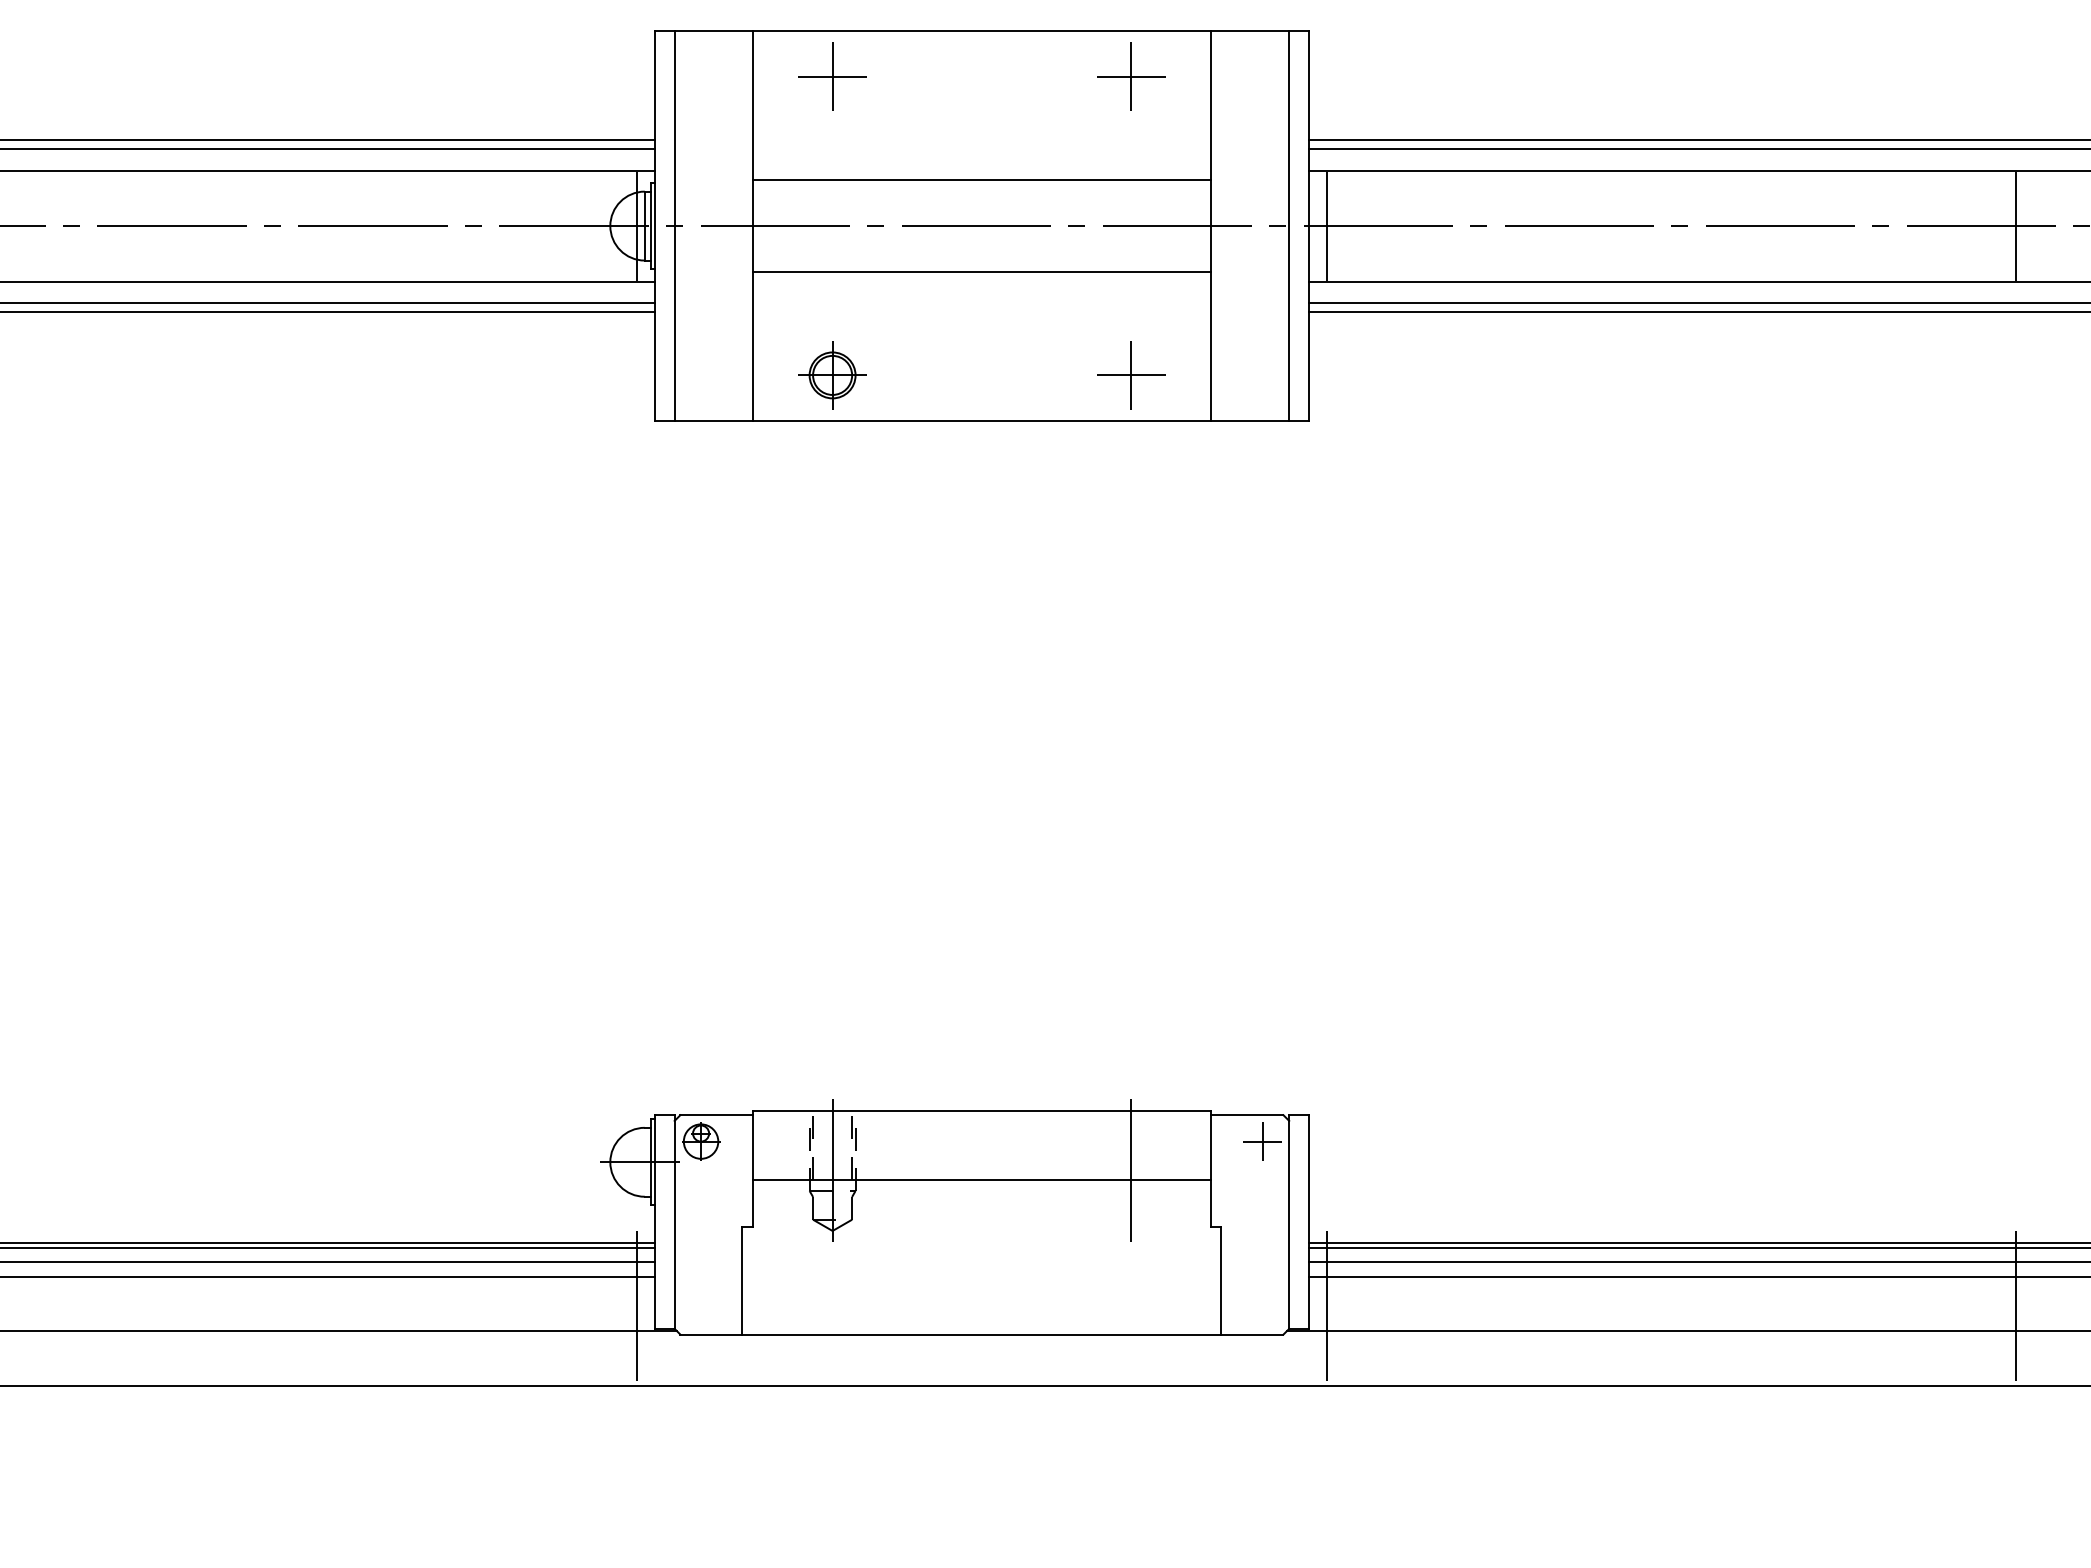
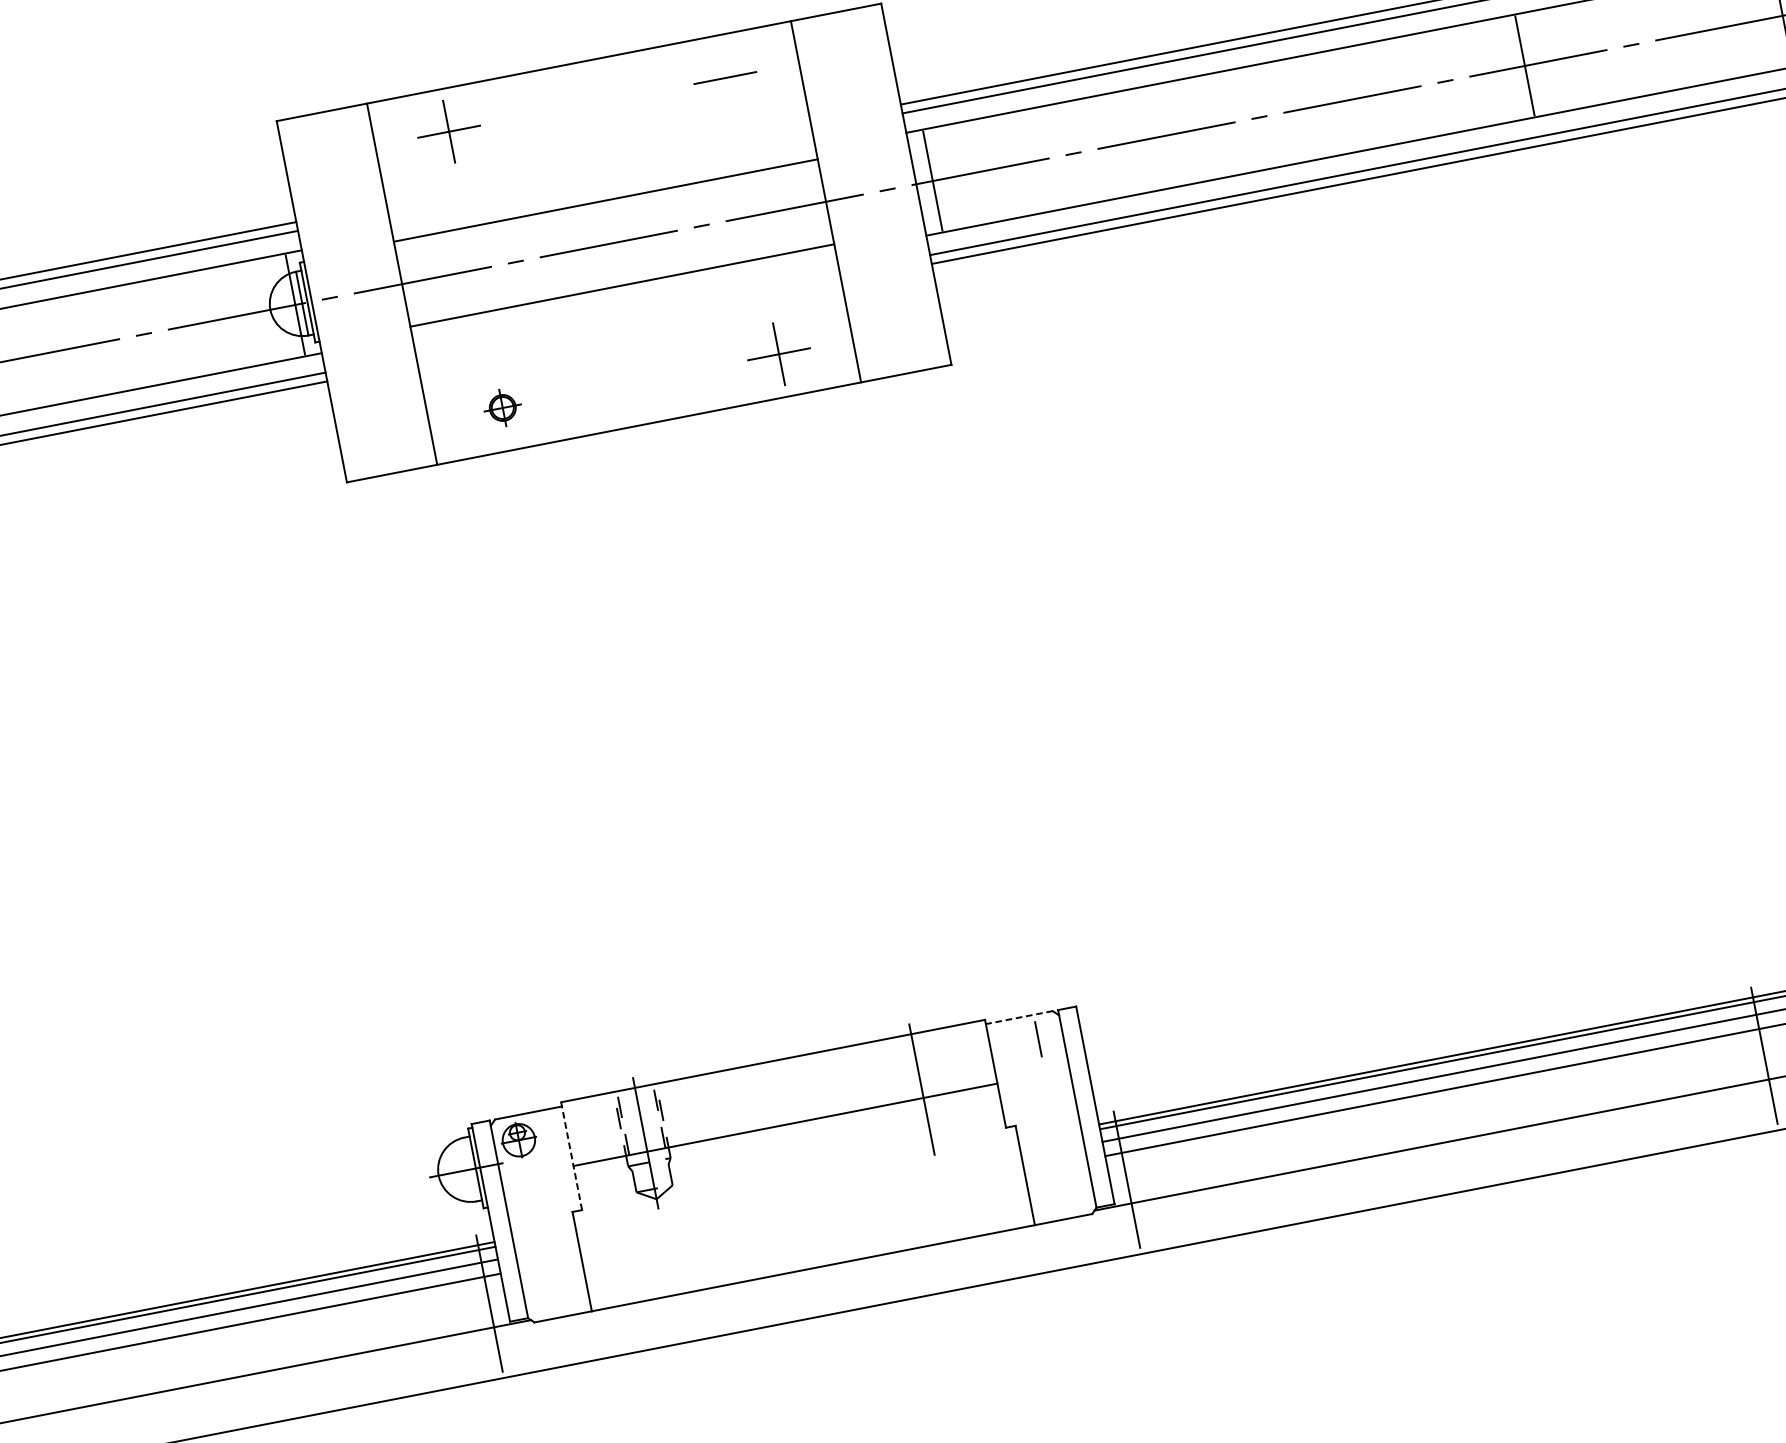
line: (1131, 76) -> (725, 77), removed
line: (674, 225) -> (329, 297), removed
line: (1289, 225) -> (898, 187), removed
line: (2015, 225) -> (1524, 65), moved
part: (832, 375) -> (502, 408), size x0.6
line: (1246, 1115) -> (1018, 1018), solid -> dashed
line: (1262, 1141) -> (1038, 1039), removed
line: (752, 1168) -> (571, 1155), solid -> dashed

